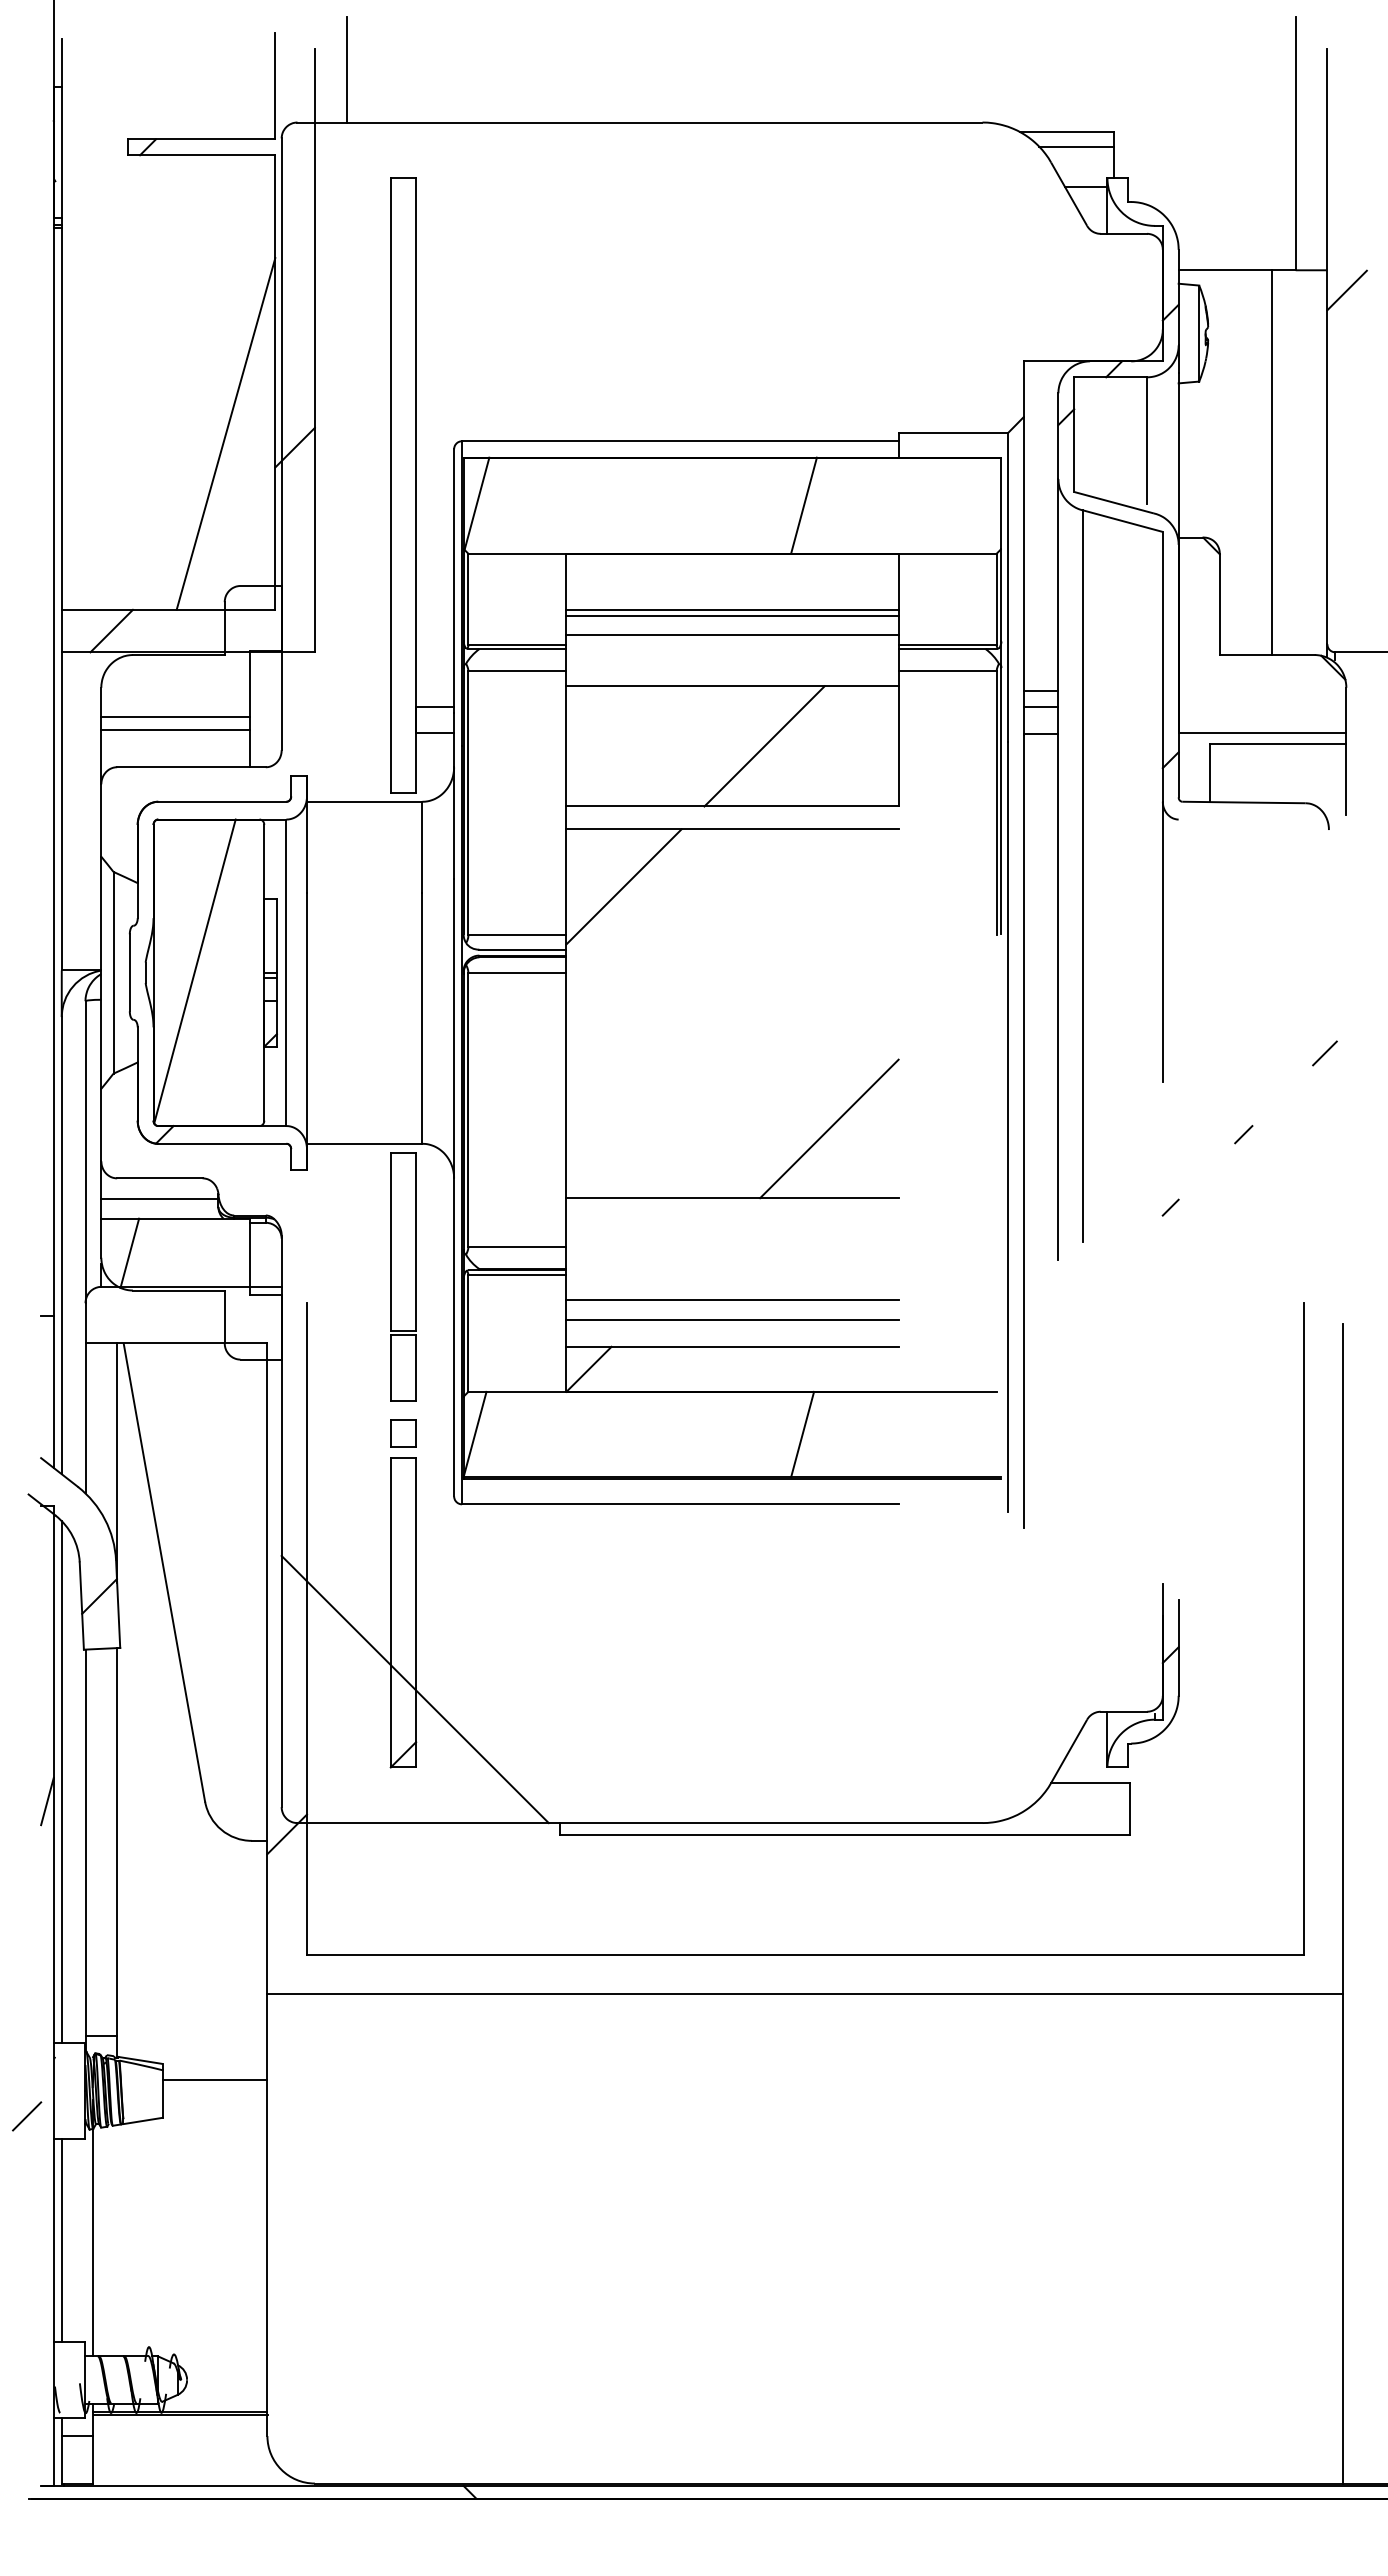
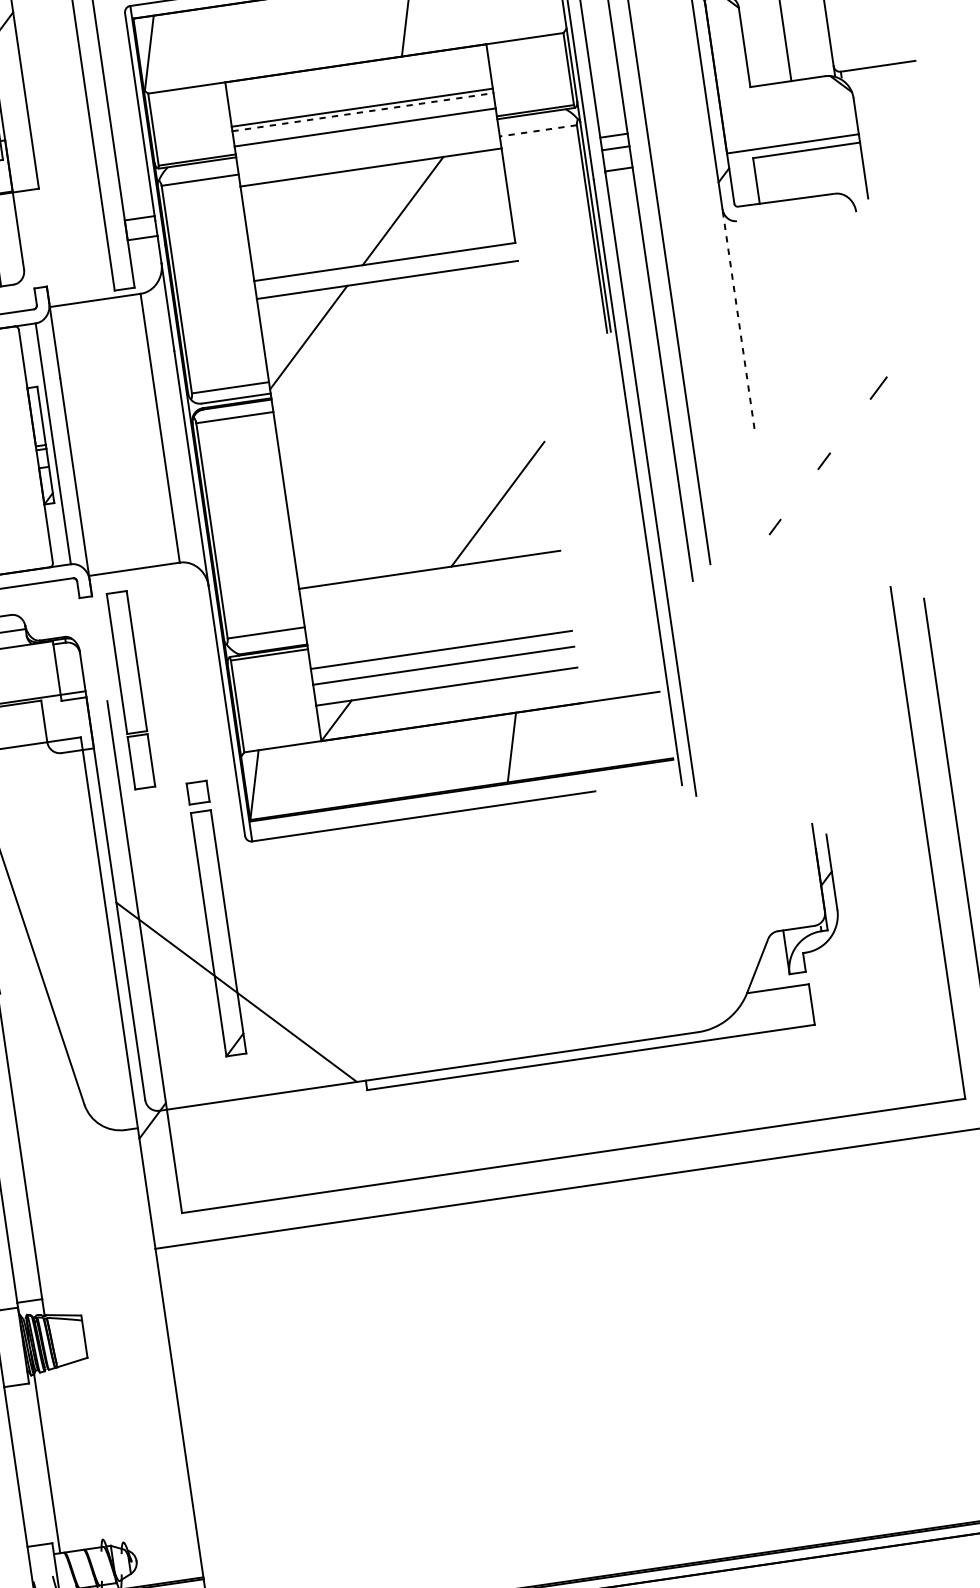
line: (733, 615) -> (363, 111), solid -> dashed
line: (947, 671) -> (538, 131), solid -> dashed
line: (1162, 941) -> (738, 318), solid -> dashed
part: (403, 1276) -> (131, 689), moved
line: (214, 2080) -> (123, 1322), removed
line: (61, 2240) -> (21, 1465), removed

